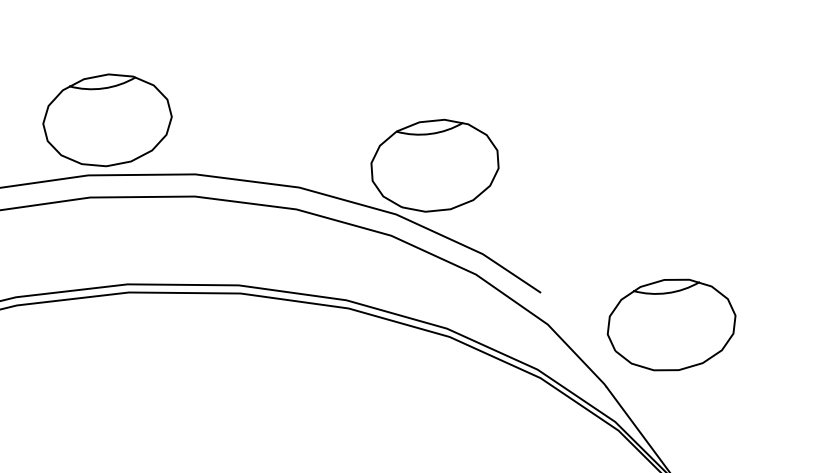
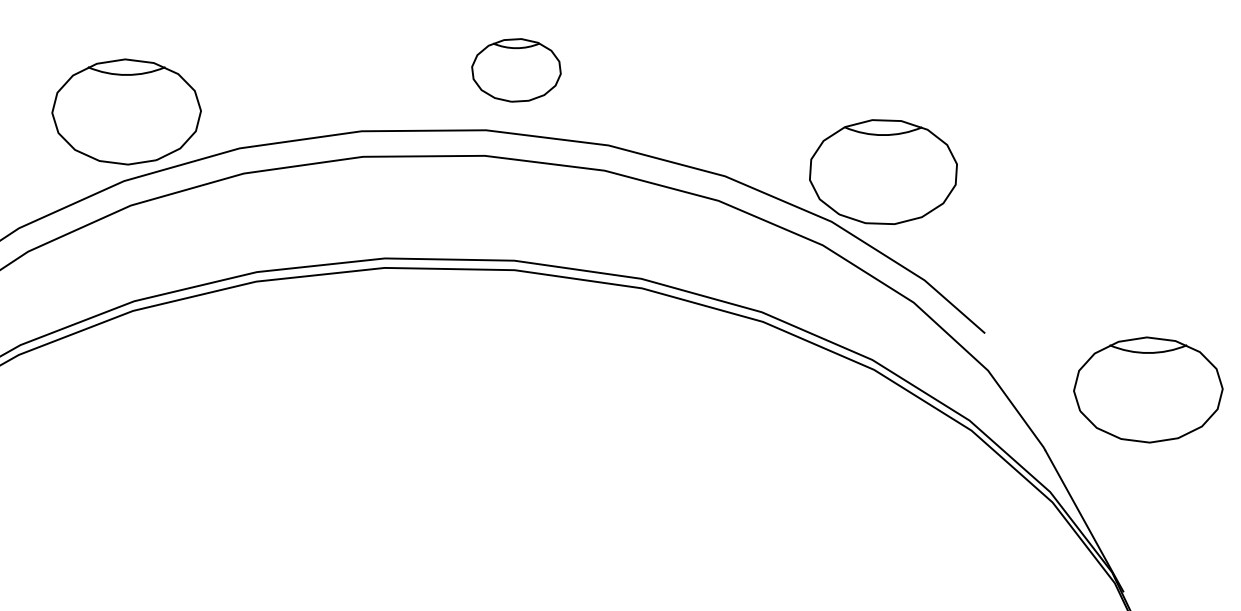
part: (107, 120) -> (516, 70), size x0.6
part: (671, 324) -> (1148, 389), moved

